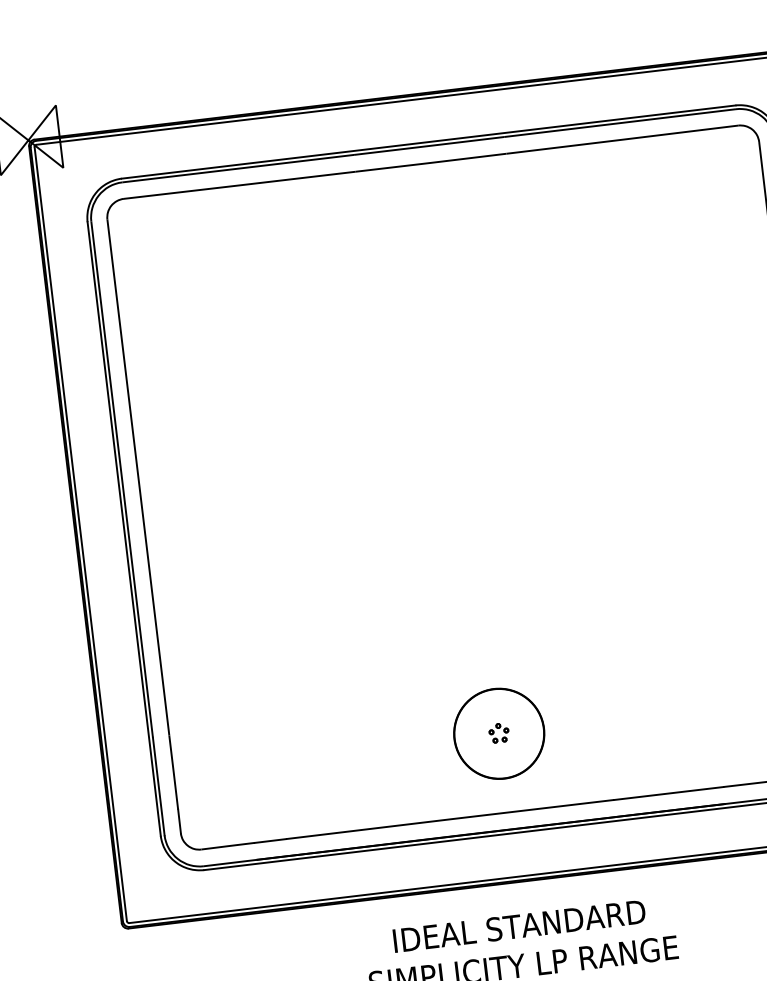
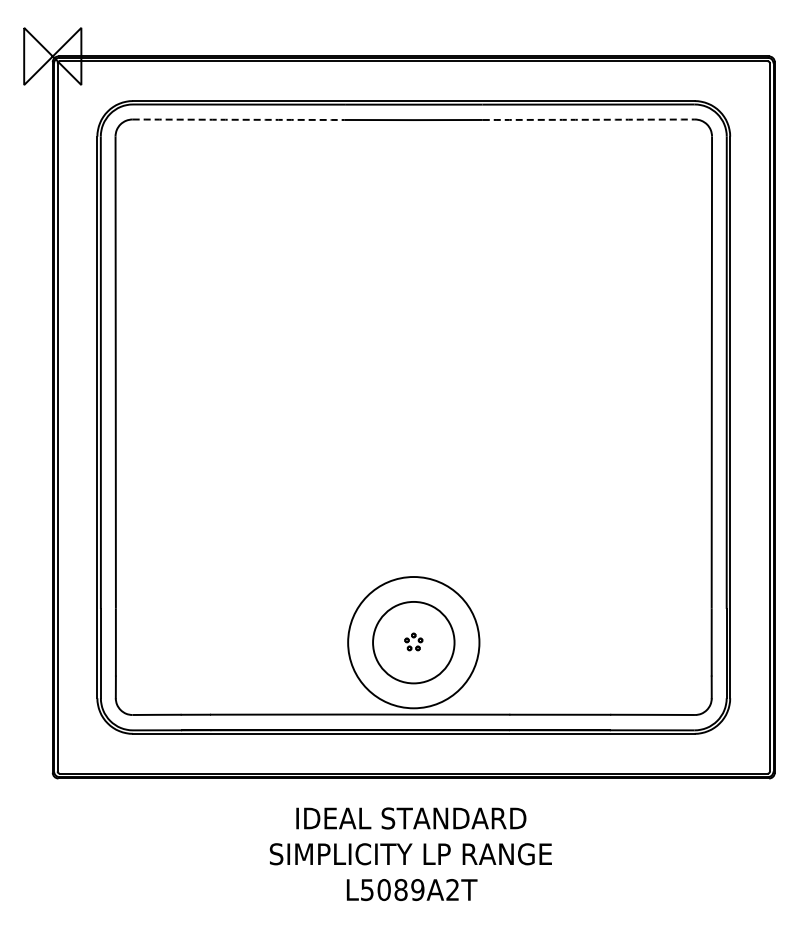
arc: (621, 139) -> (588, 119), solid -> dashed
arc: (239, 185) -> (238, 119), solid -> dashed
circle: (498, 733) -> (413, 642), size x1.6

